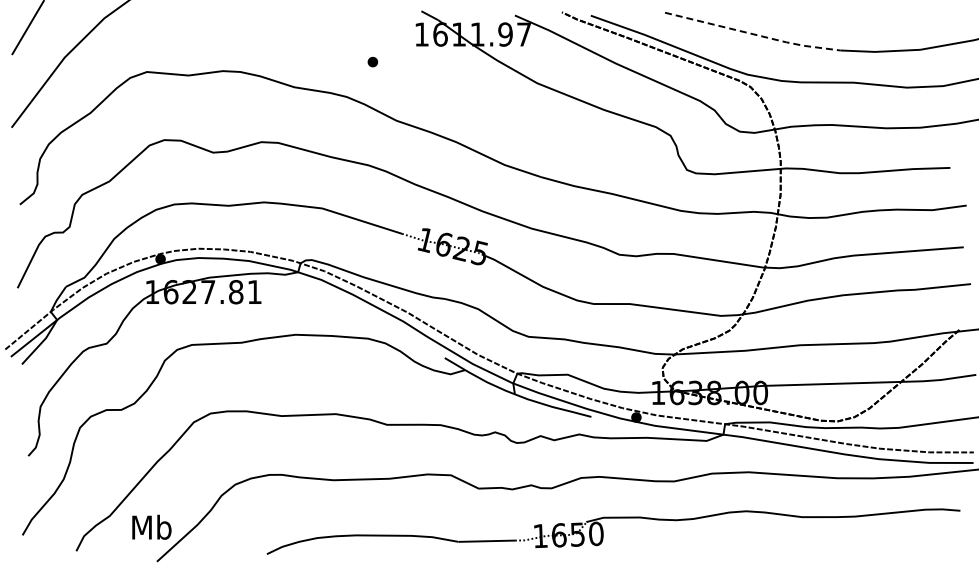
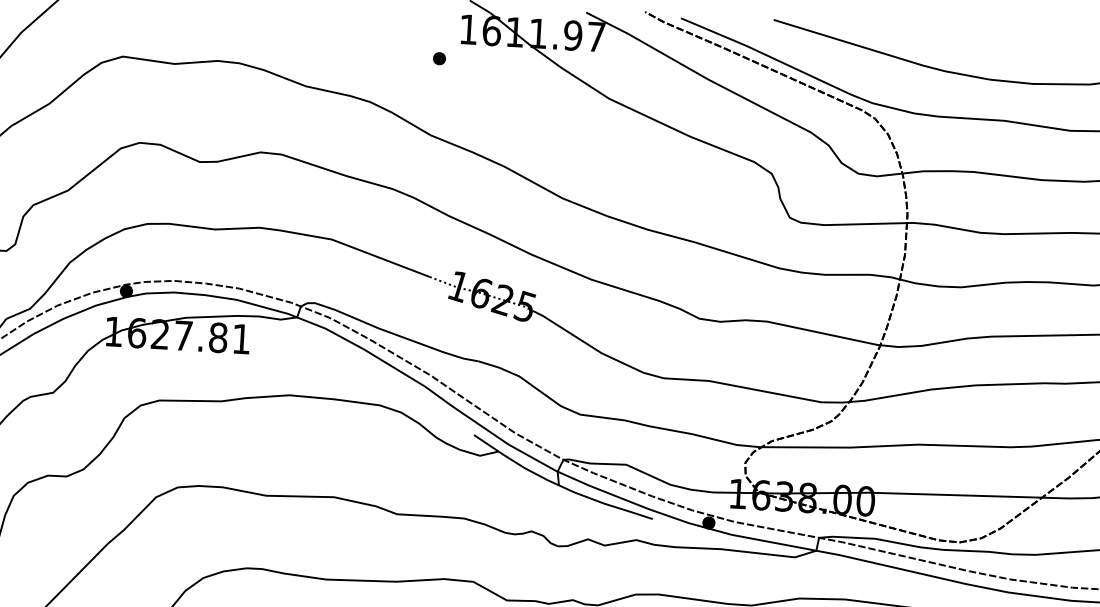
line: (754, 34) -> (883, 53), dashed -> solid
part: (372, 62) -> (438, 59), moved

